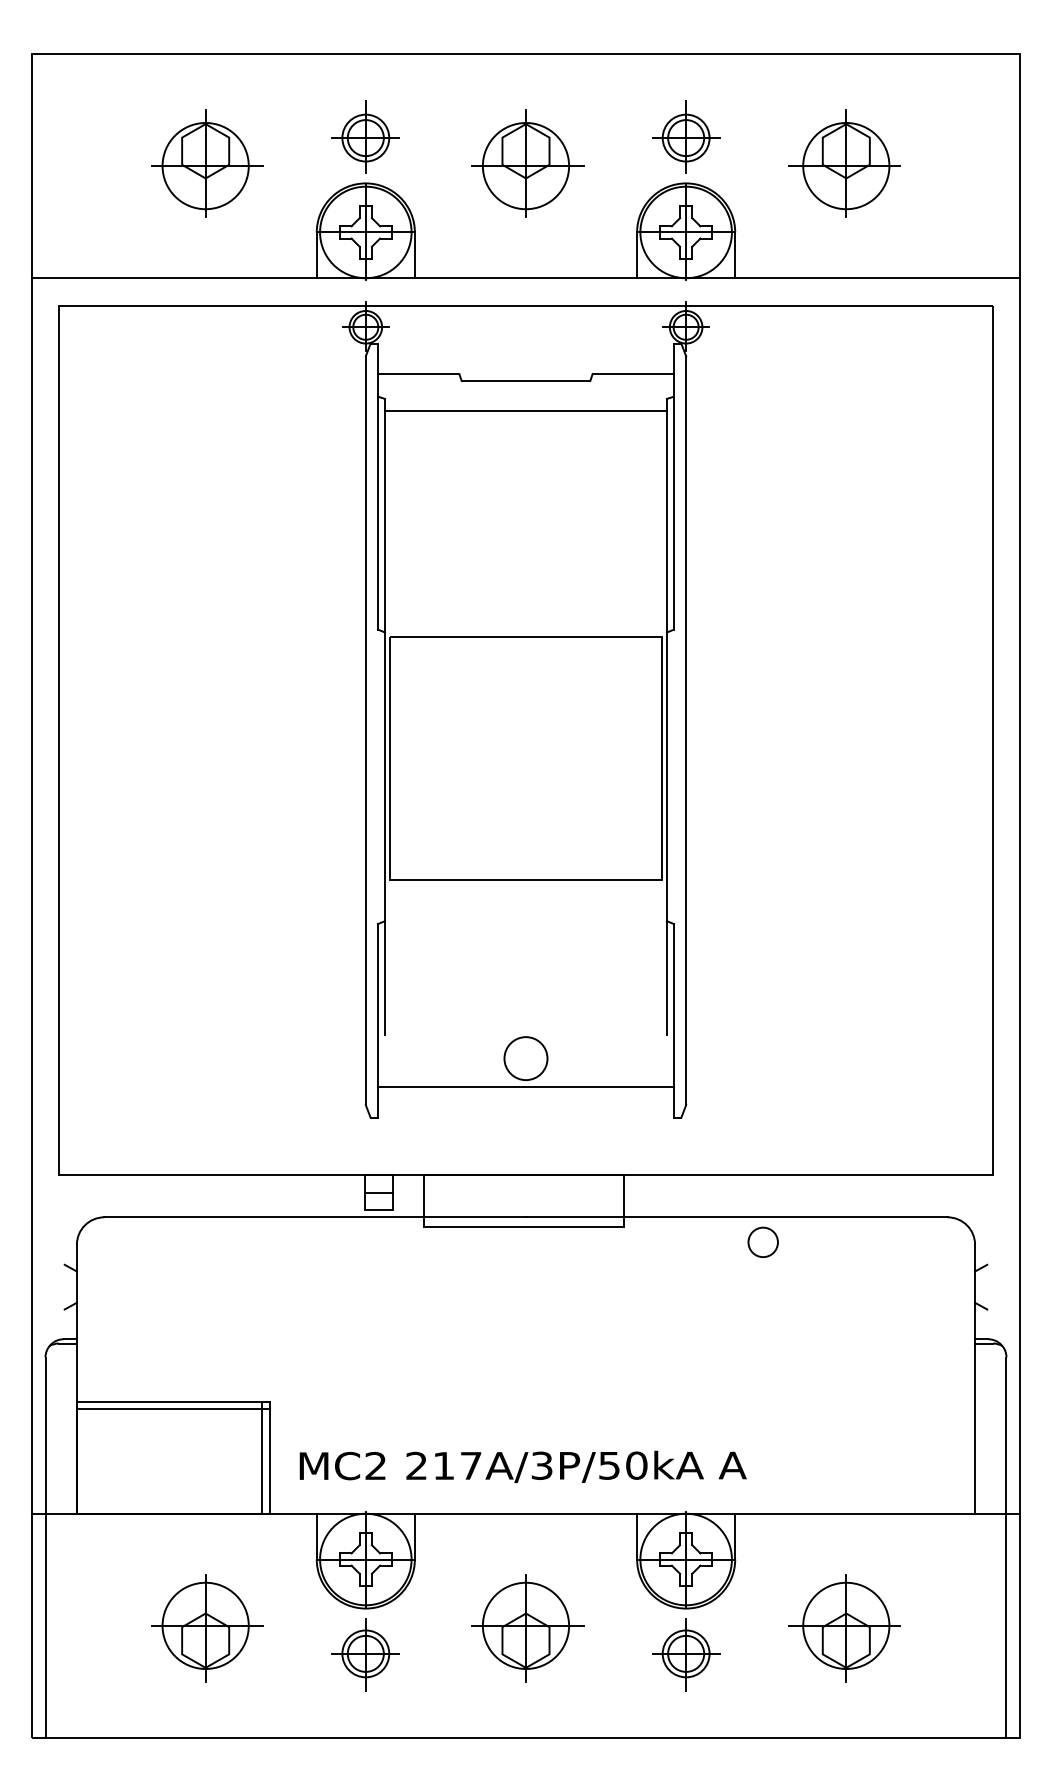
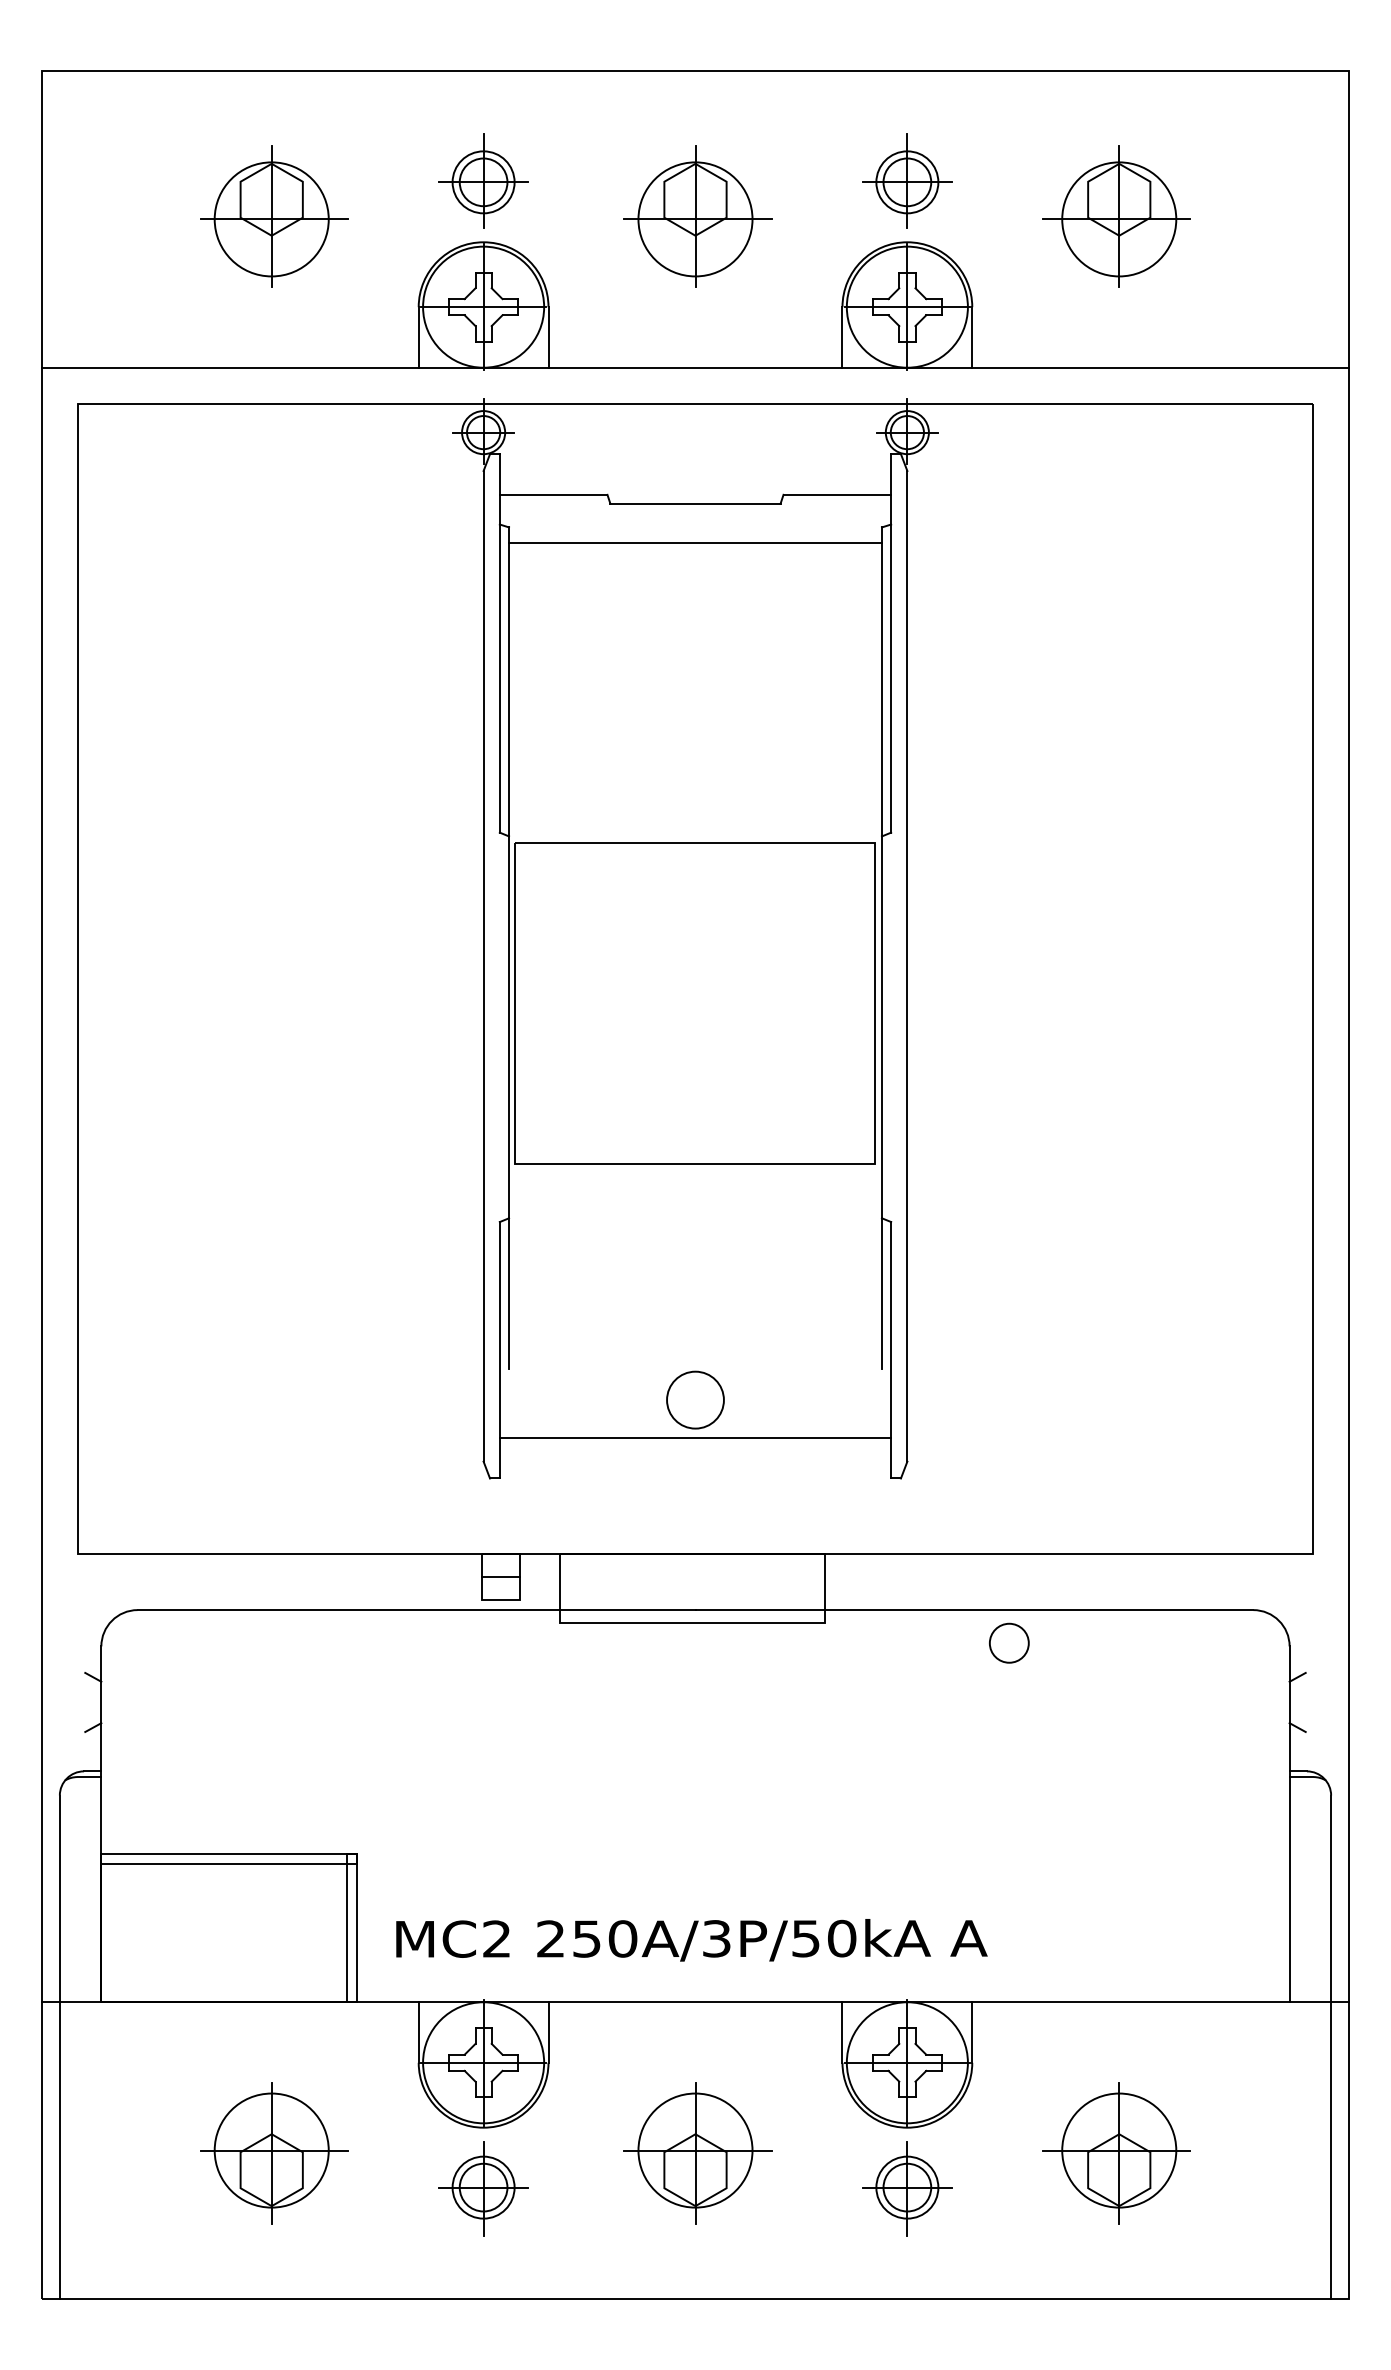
text: (457, 1465) -> (605, 1938), 217A/3P/50kA -> 250A/3P/50kA

